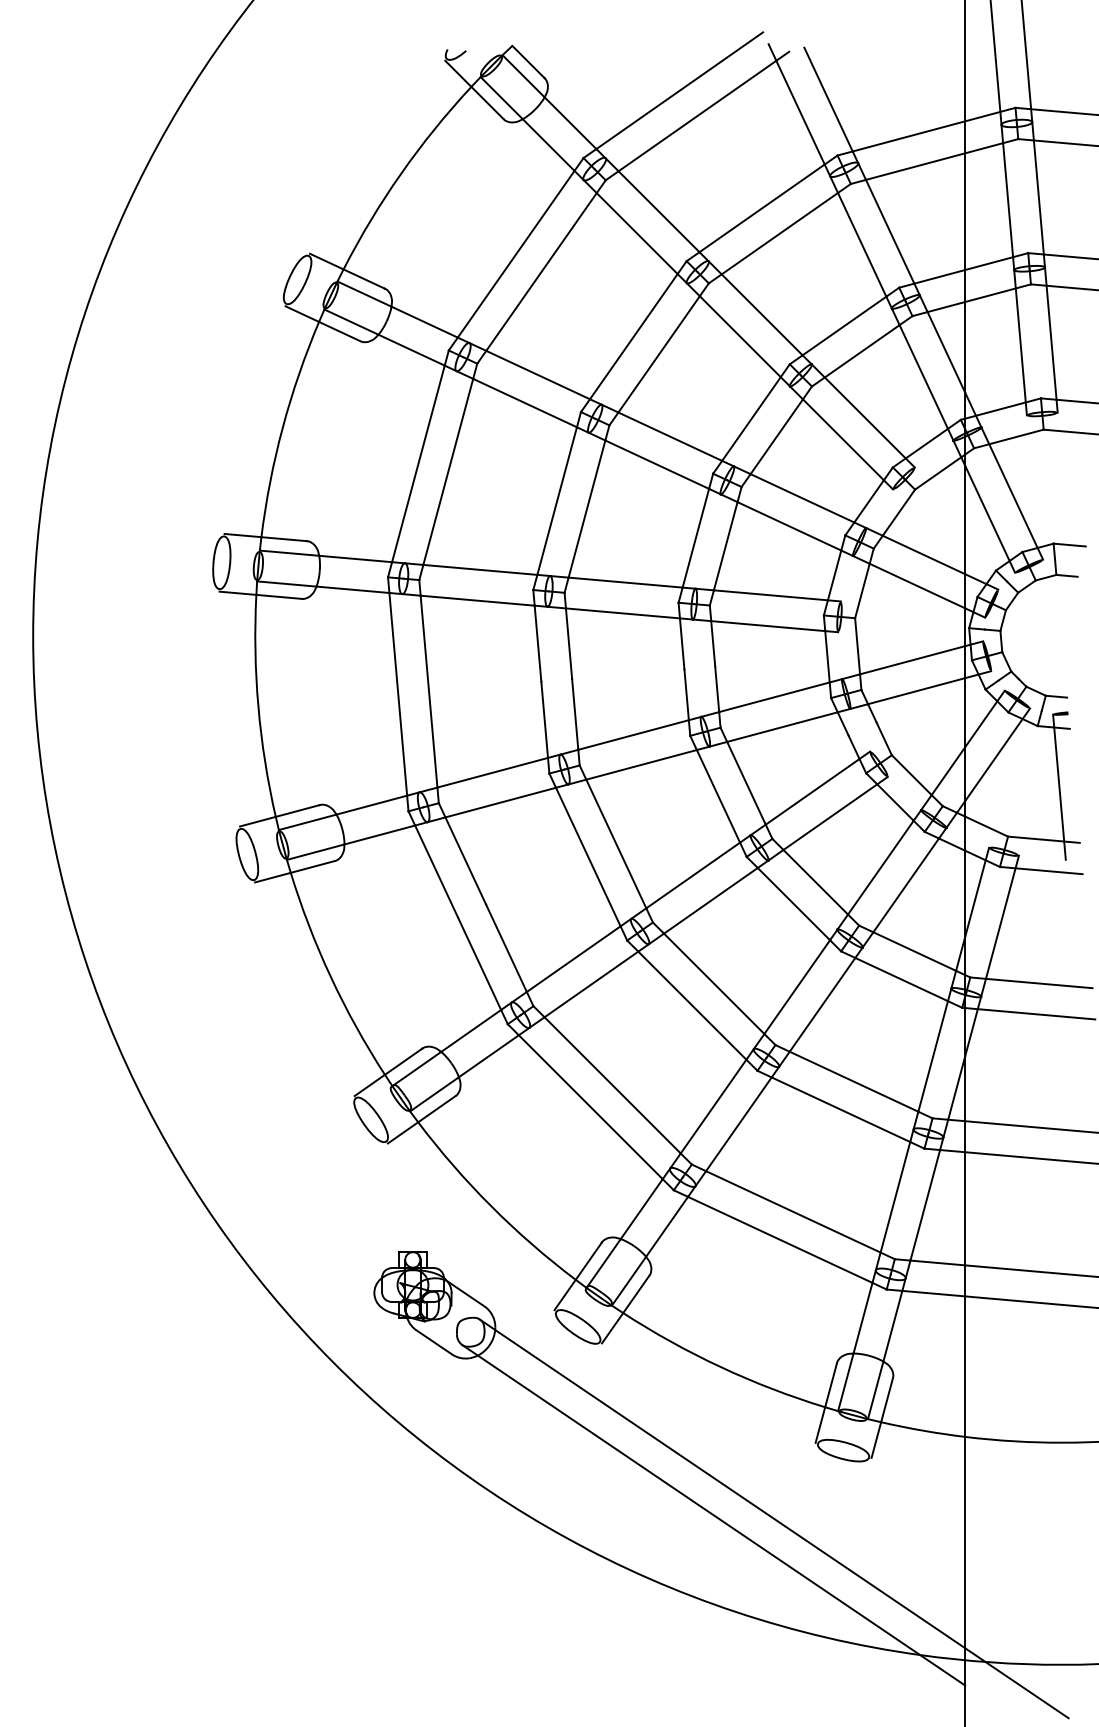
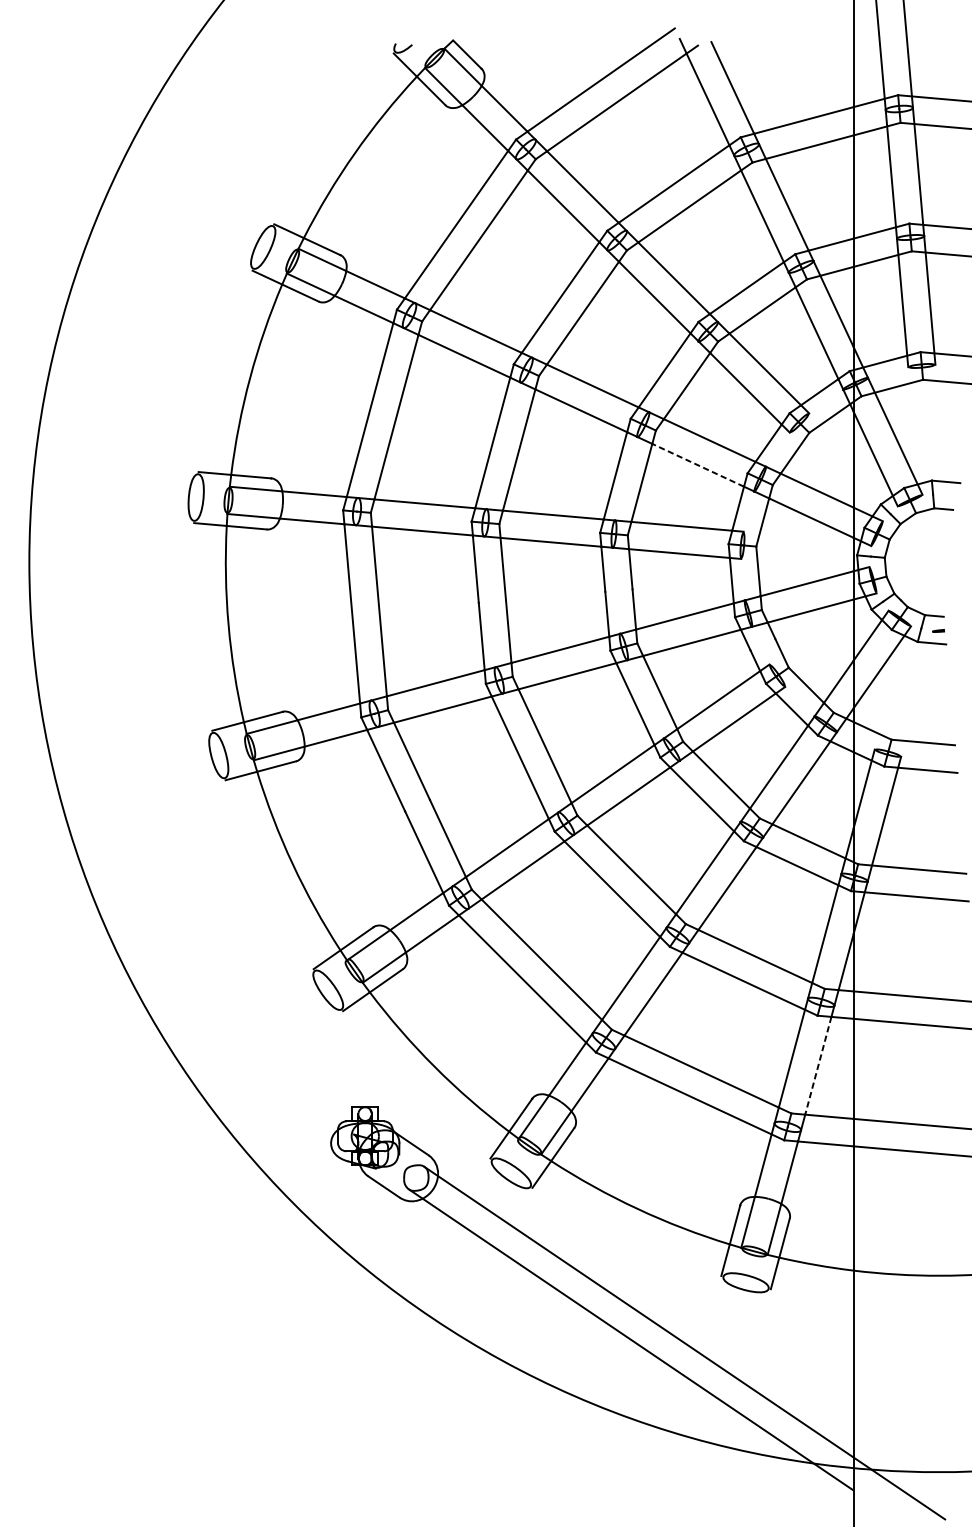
line: (788, 526) -> (697, 465), solid -> dashed
line: (1059, 786) -> (937, 695), removed
line: (925, 1205) -> (818, 1065), solid -> dashed

